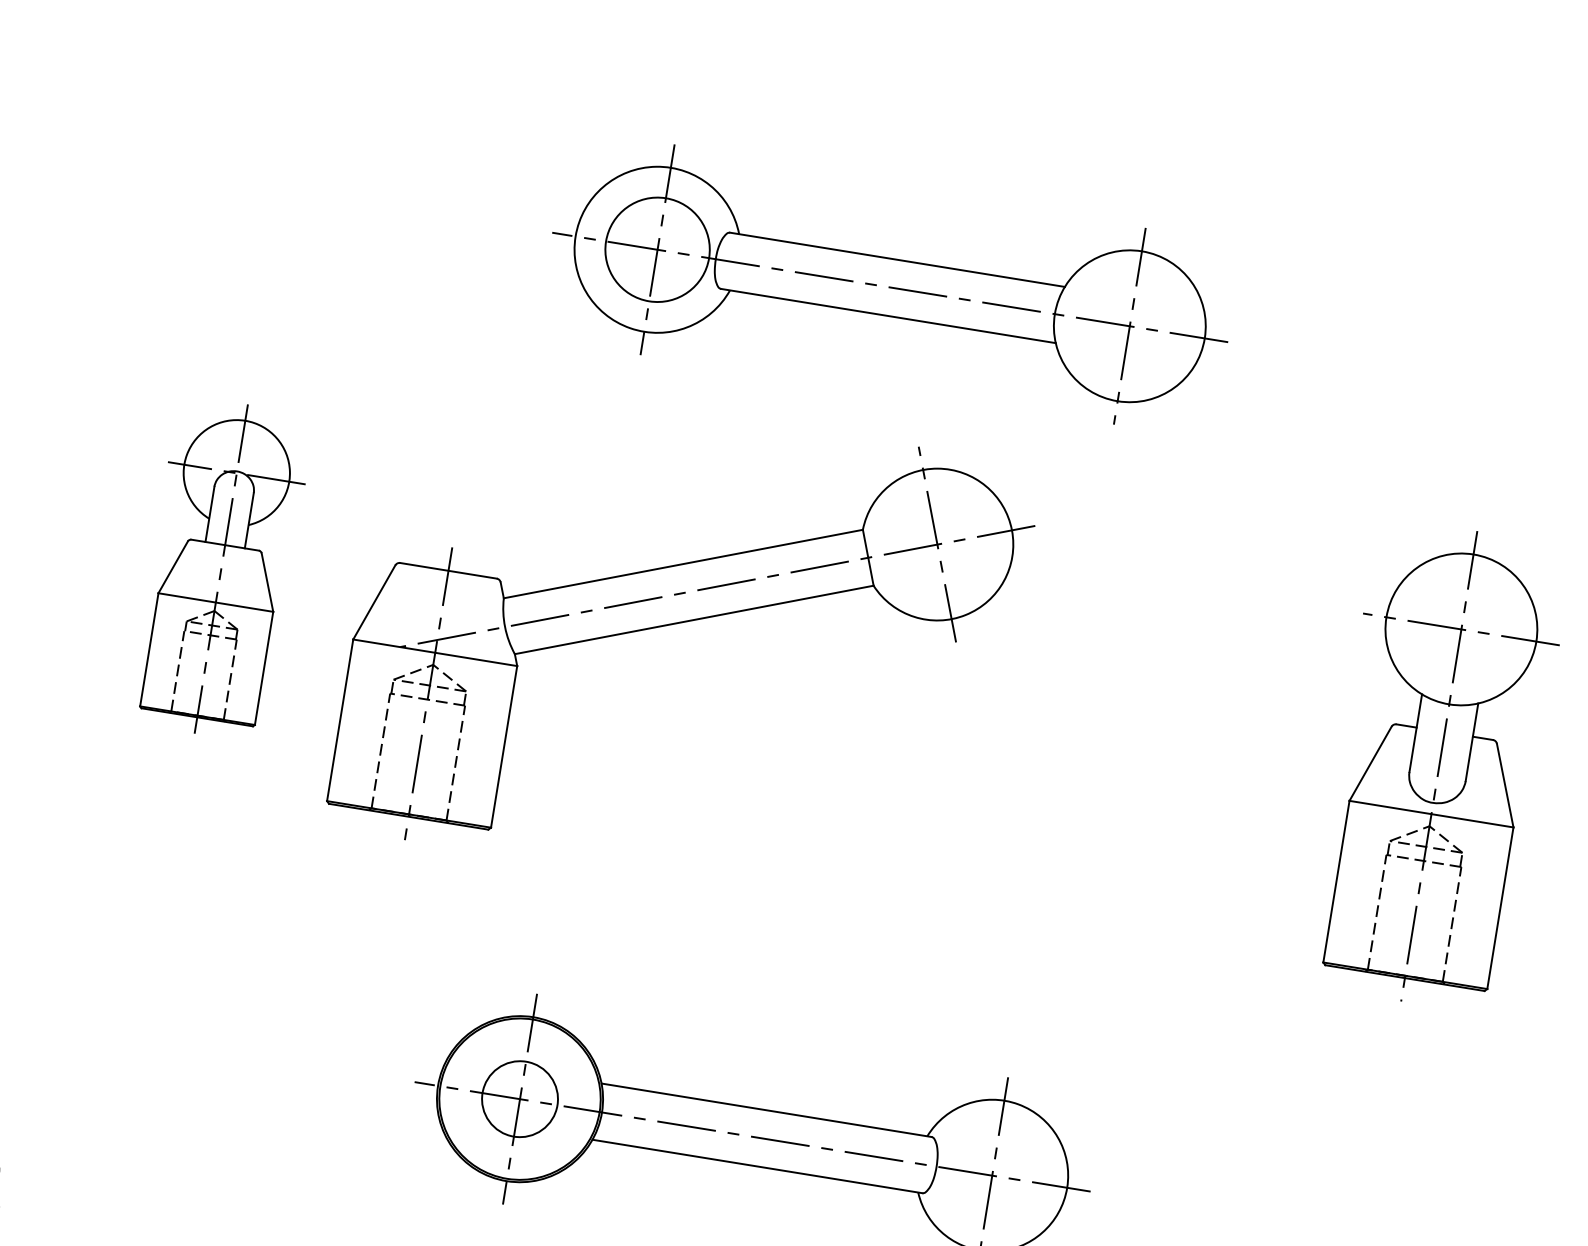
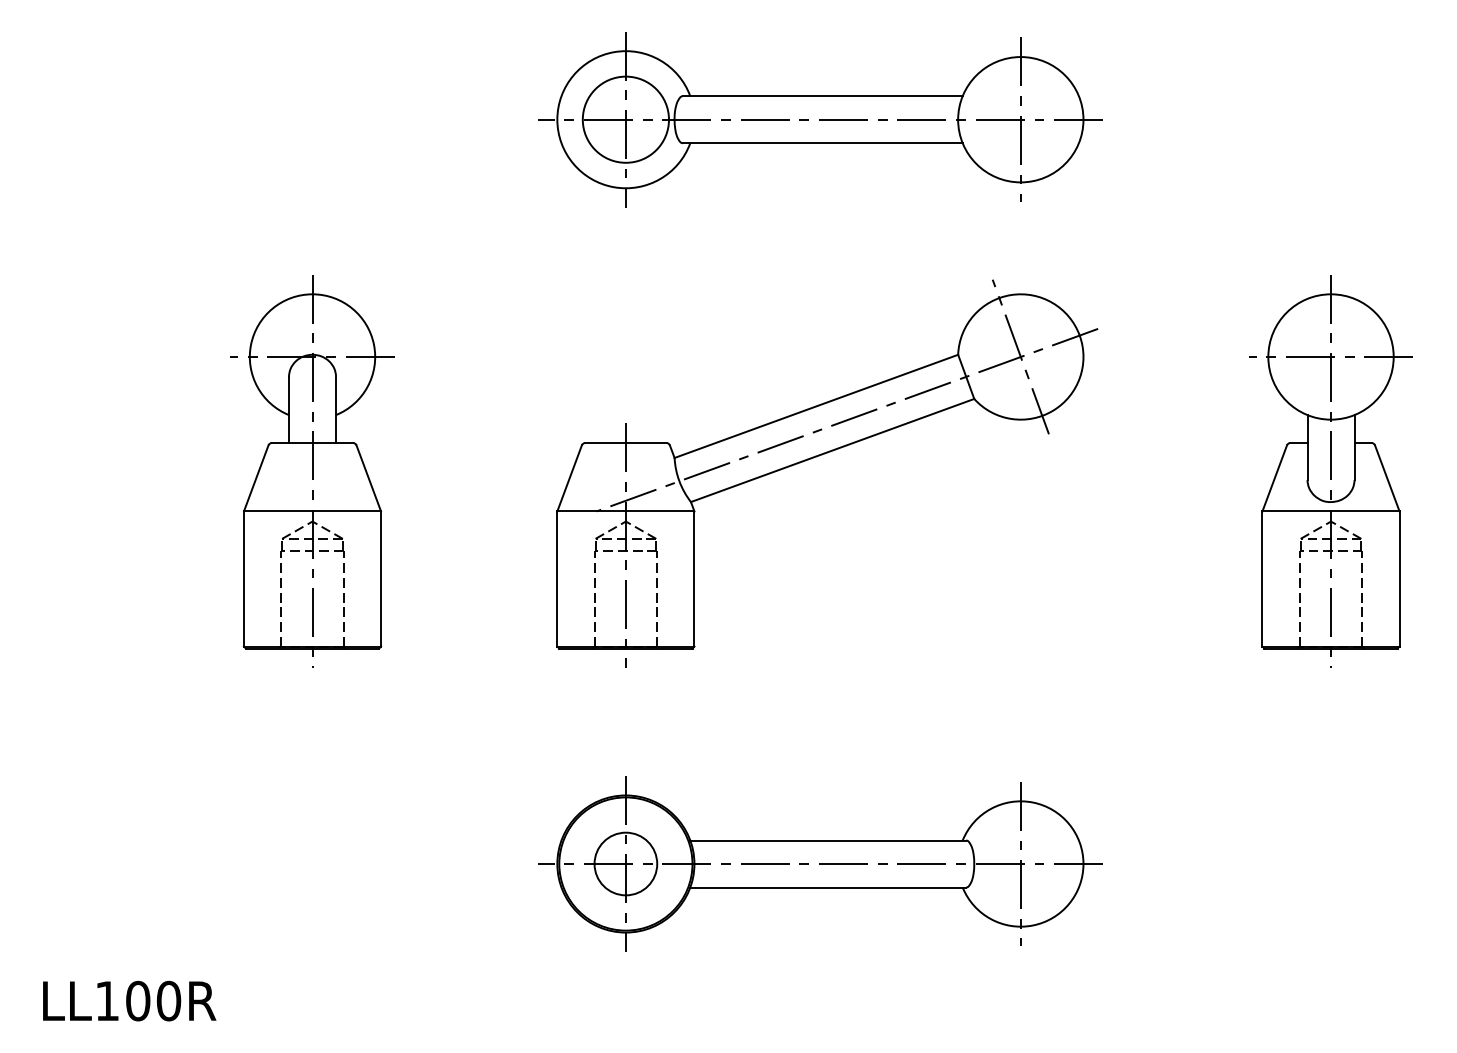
part: (890, 287) -> (820, 119), moved
part: (221, 569) -> (312, 471), size x1.43
part: (681, 623) -> (822, 455), moved

